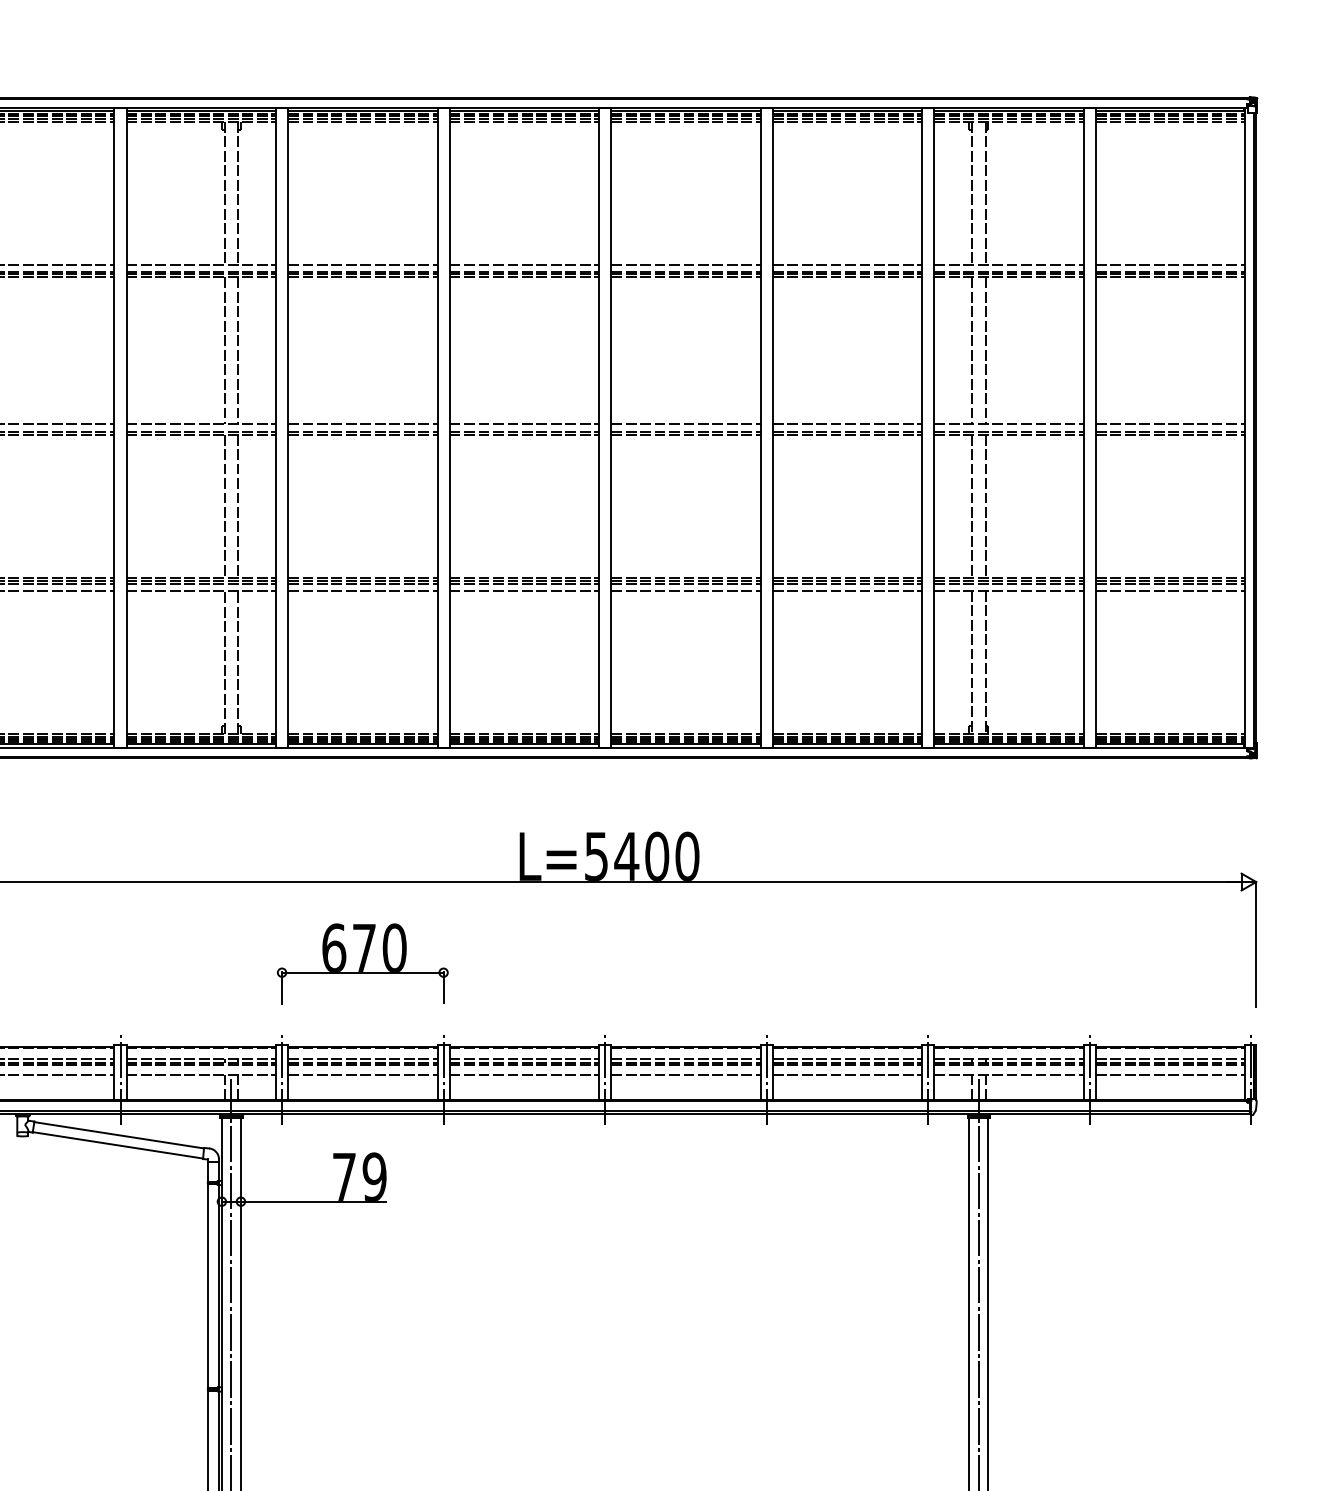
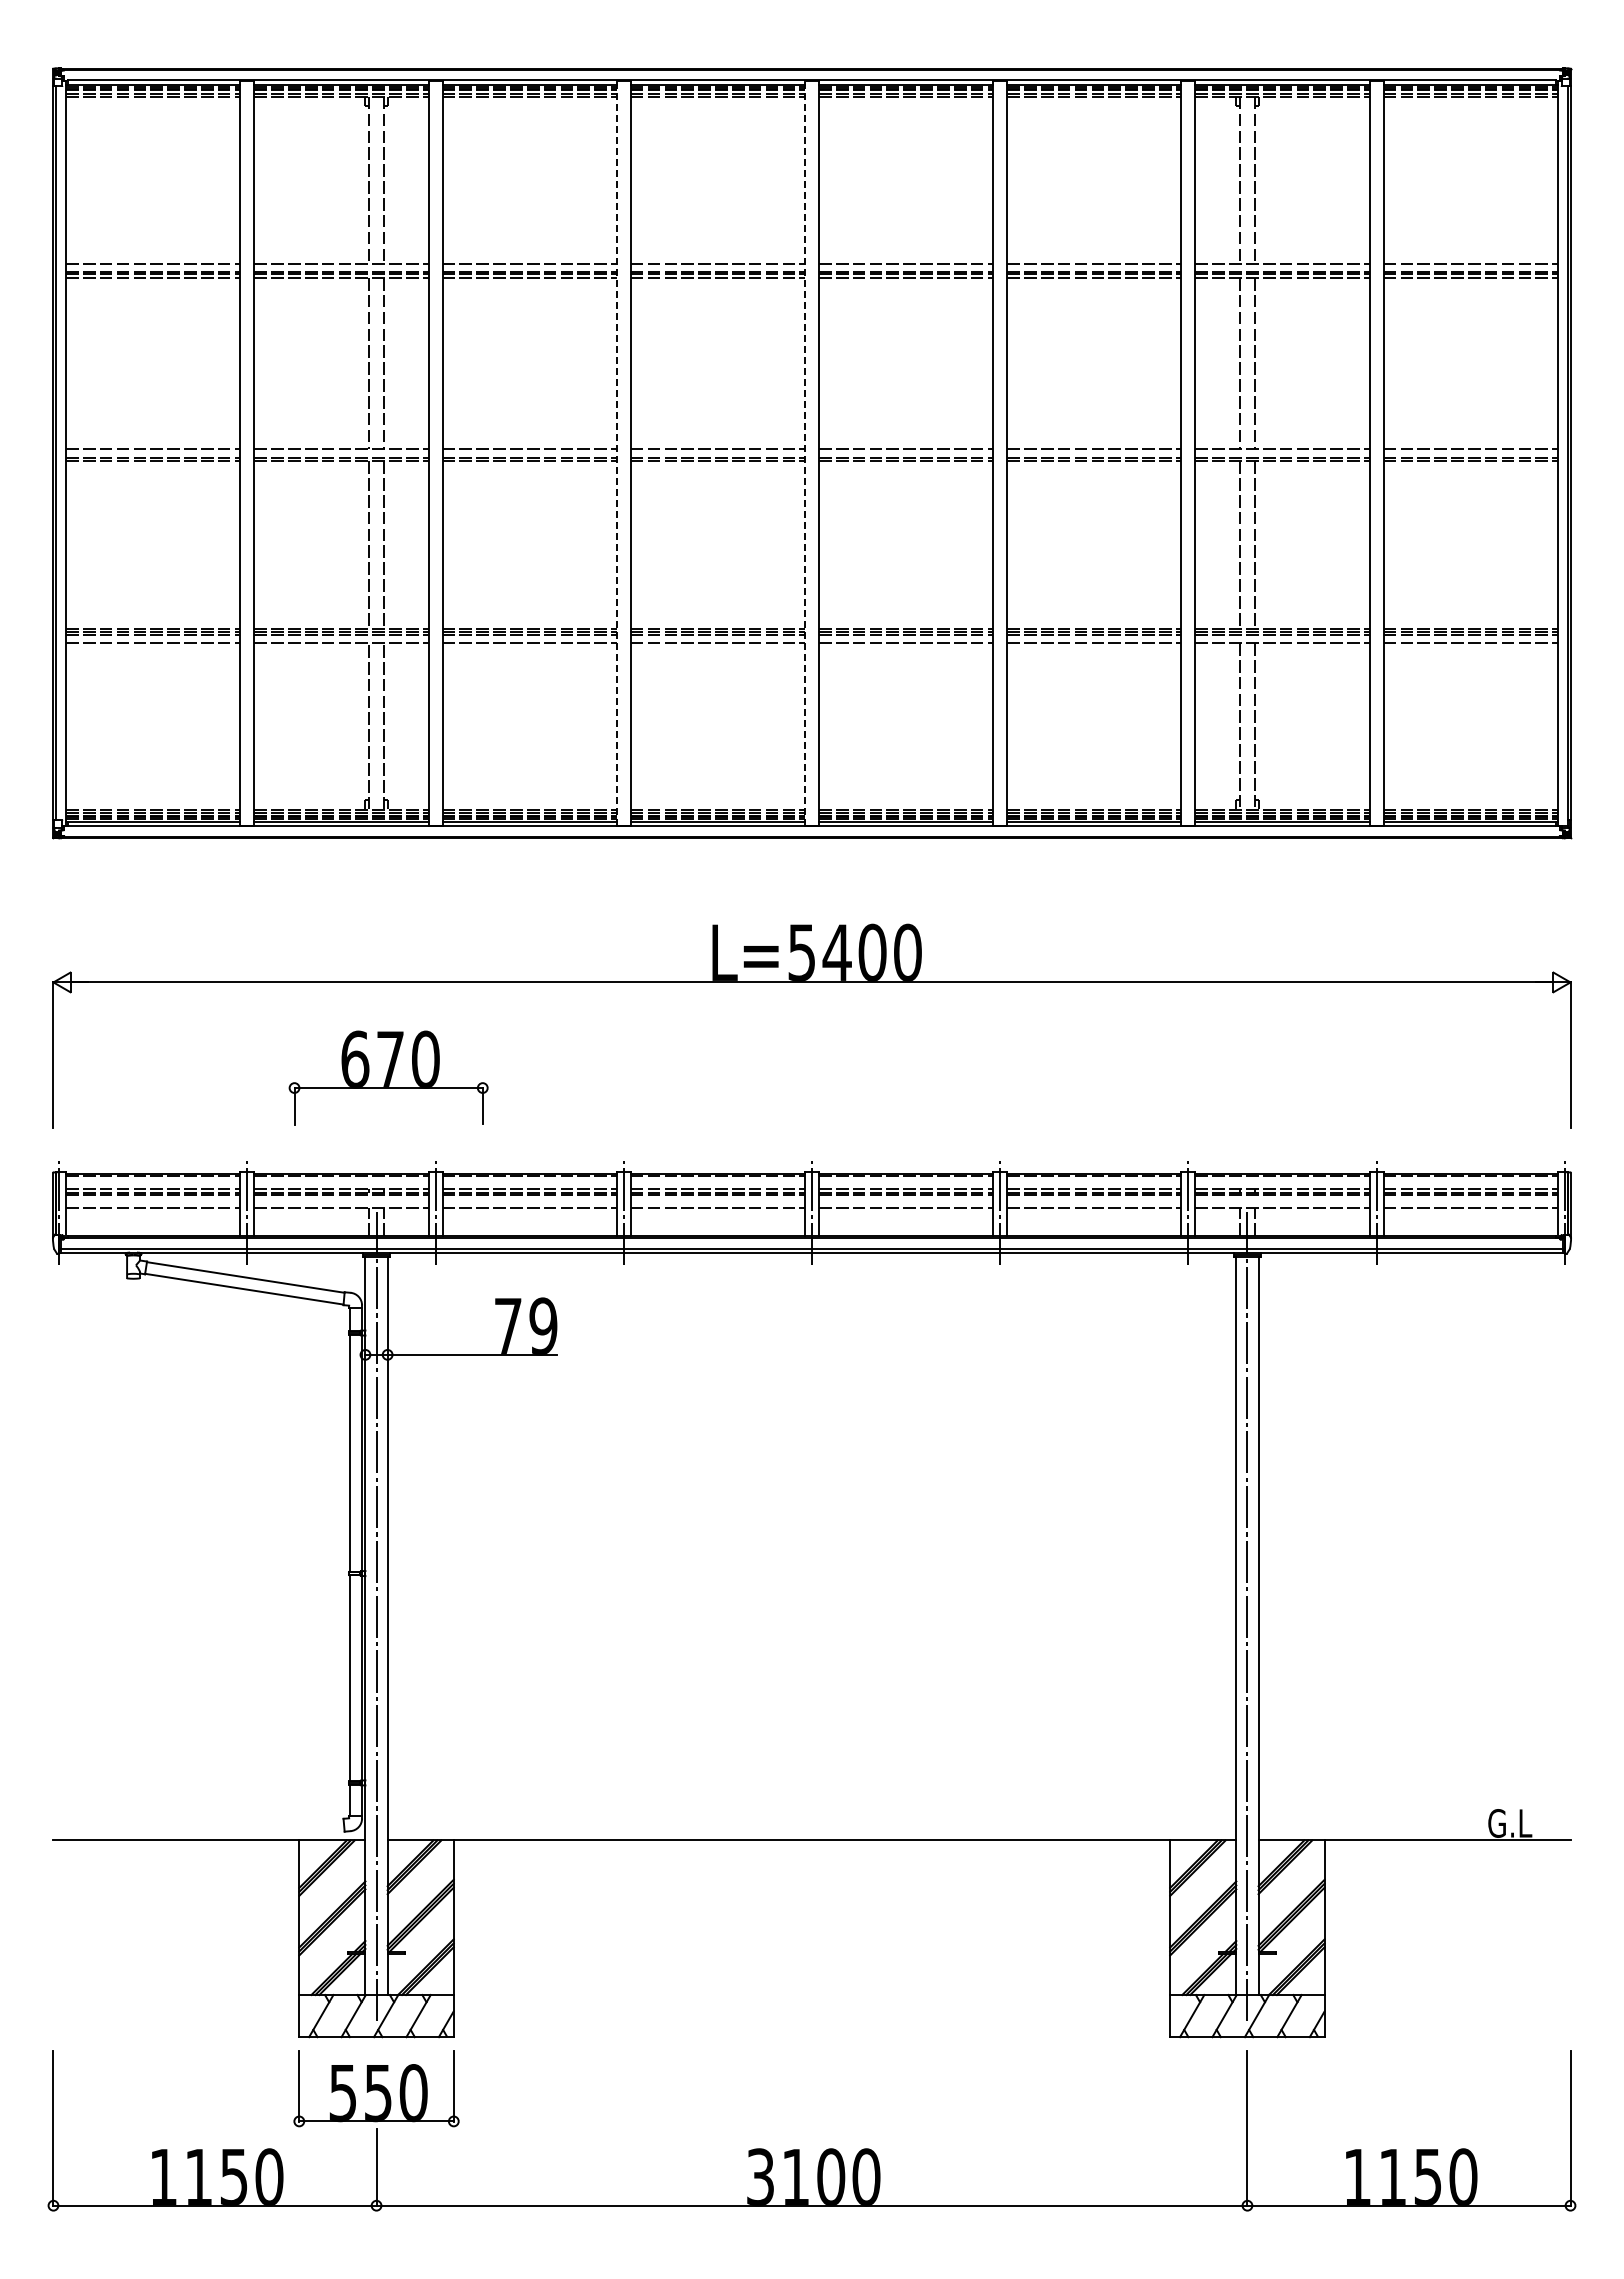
line: (437, 428) -> (616, 453), solid -> dashed
line: (598, 428) -> (804, 453), solid -> dashed
part: (362, 963) -> (388, 1077), moved

